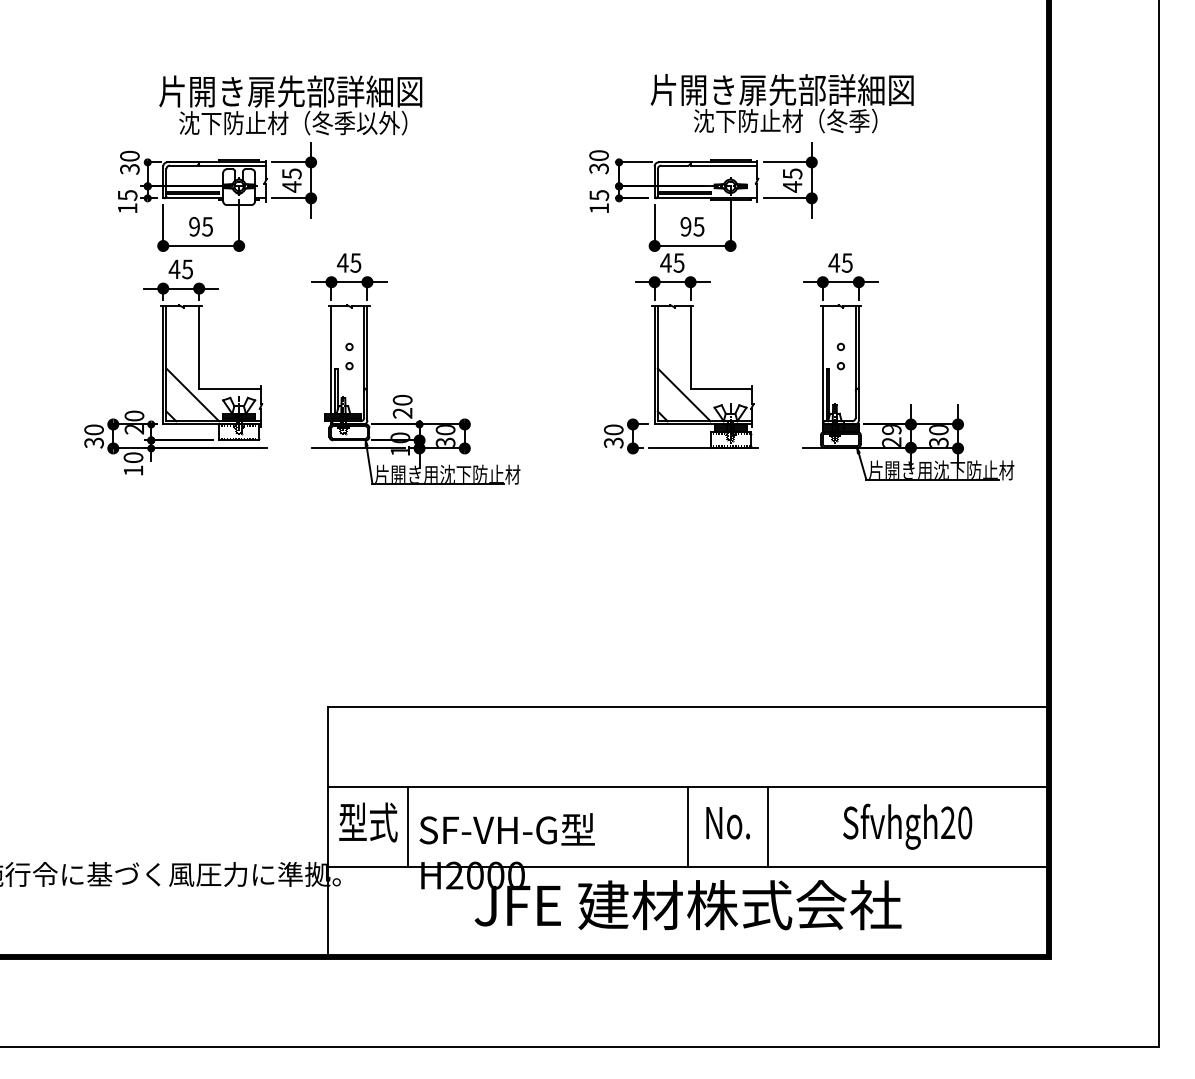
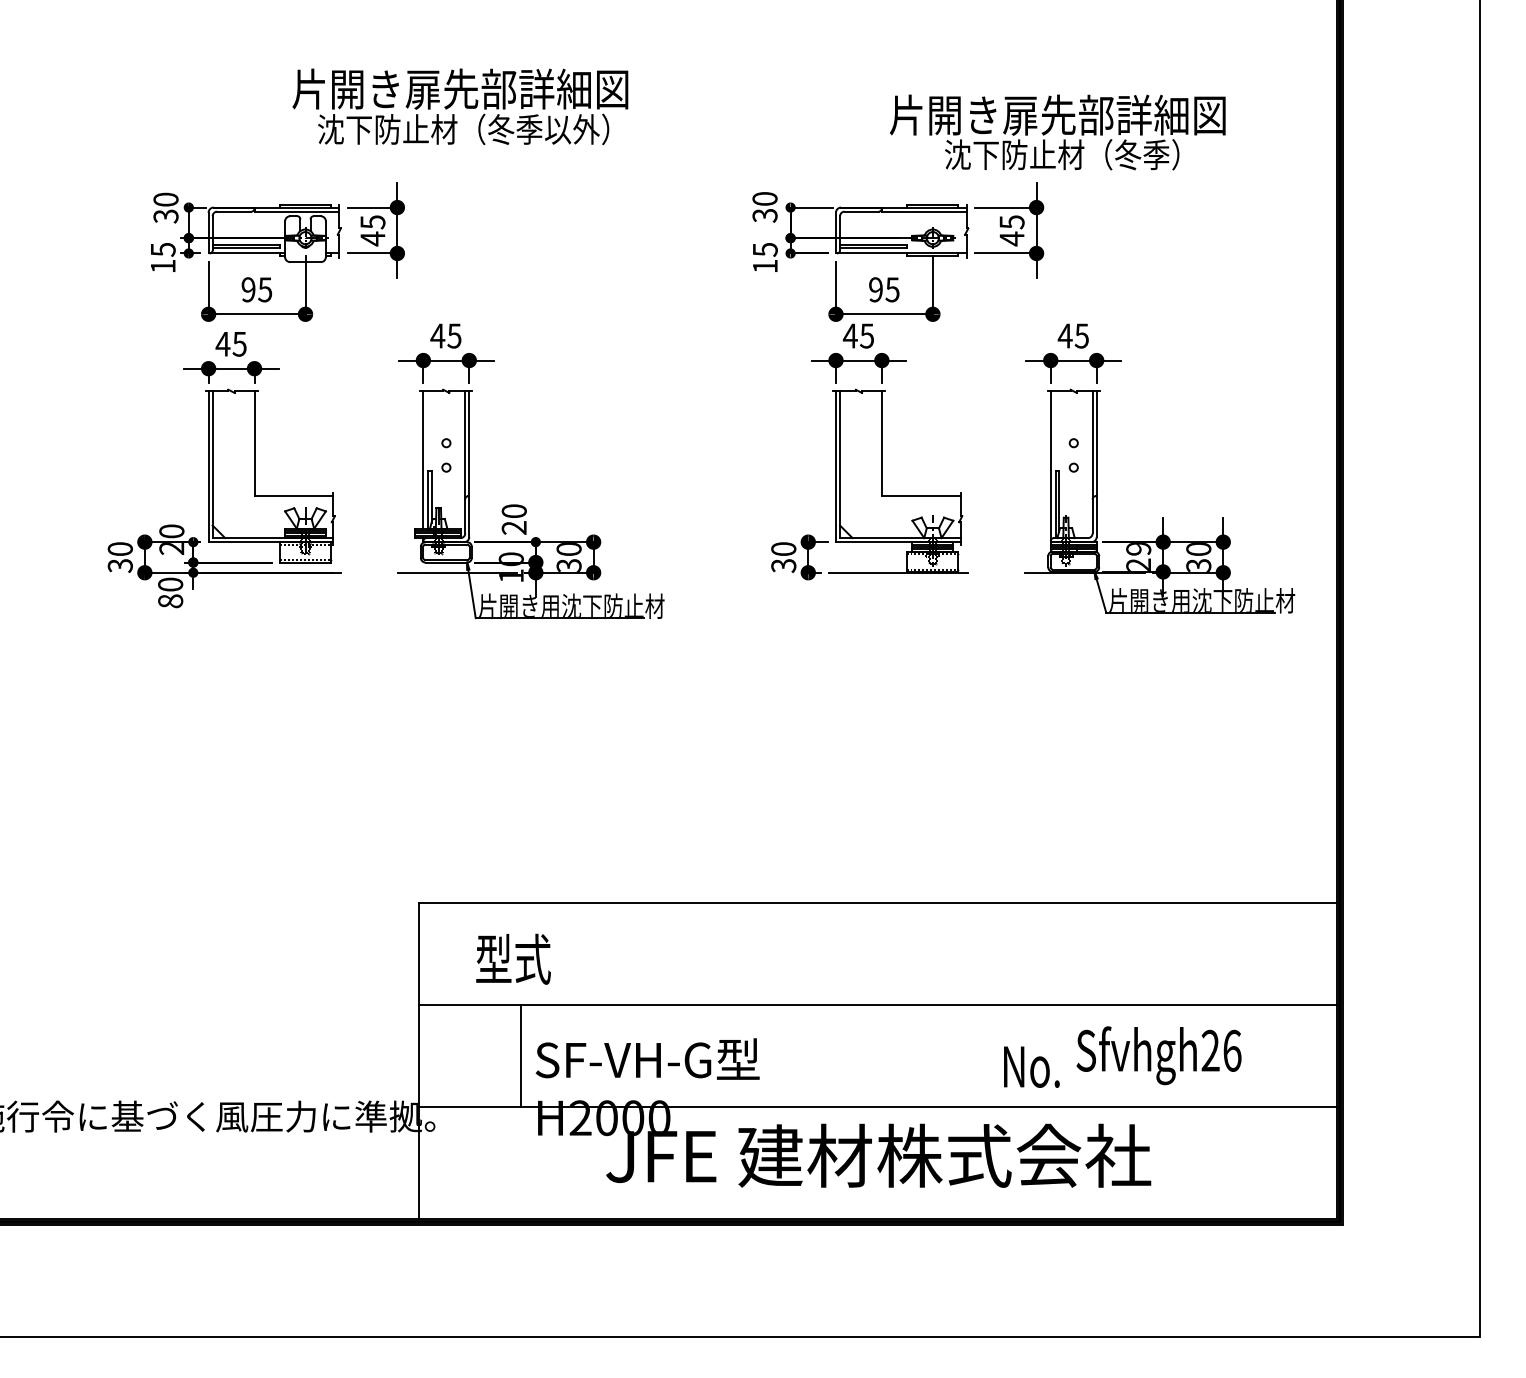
text: (781, 103) -> (1057, 132), moved
text: (290, 105) -> (460, 106), moved
line: (192, 394) -> (246, 504), removed
line: (684, 394) -> (873, 504), removed
text: (133, 470) -> (170, 601), 10 -> 80
text: (368, 821) -> (513, 958), moved
text: (727, 822) -> (1031, 1066), moved
text: (965, 822) -> (1232, 1050), Sfvhgh20 -> Sfvhgh26
line: (687, 827) -> (878, 1056), removed
line: (767, 827) -> (980, 1056), removed

